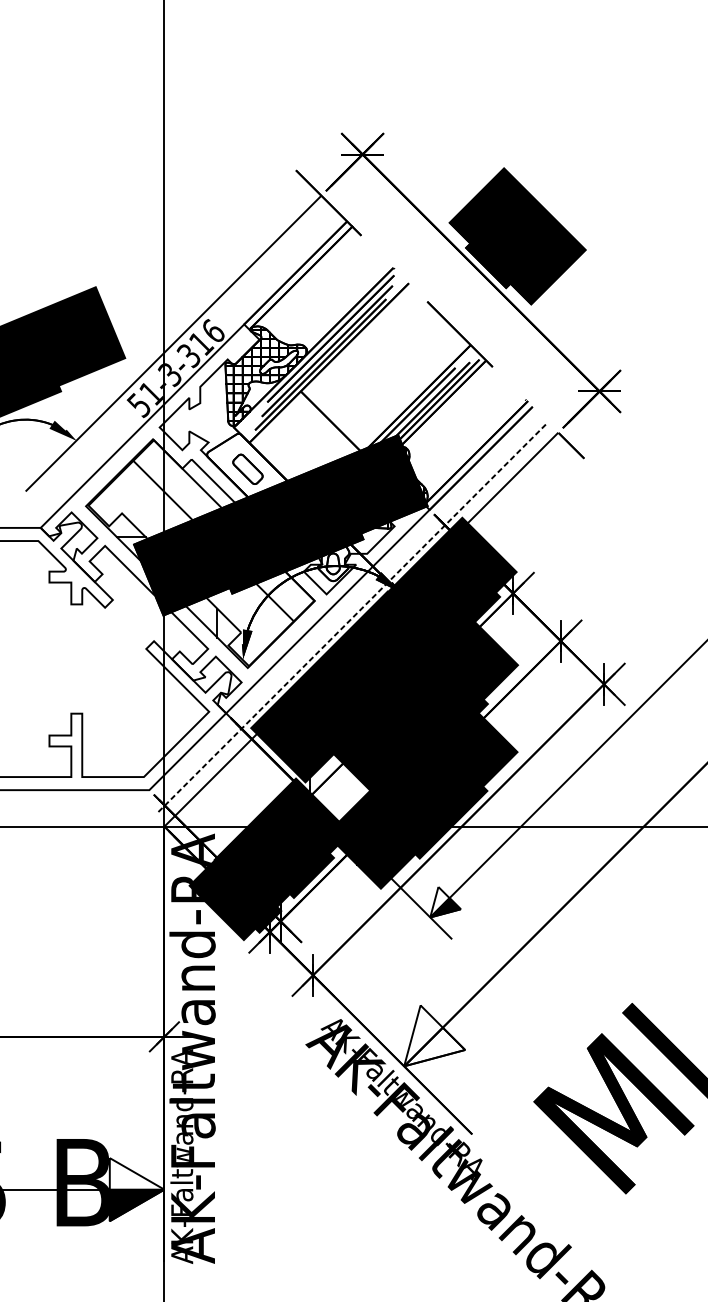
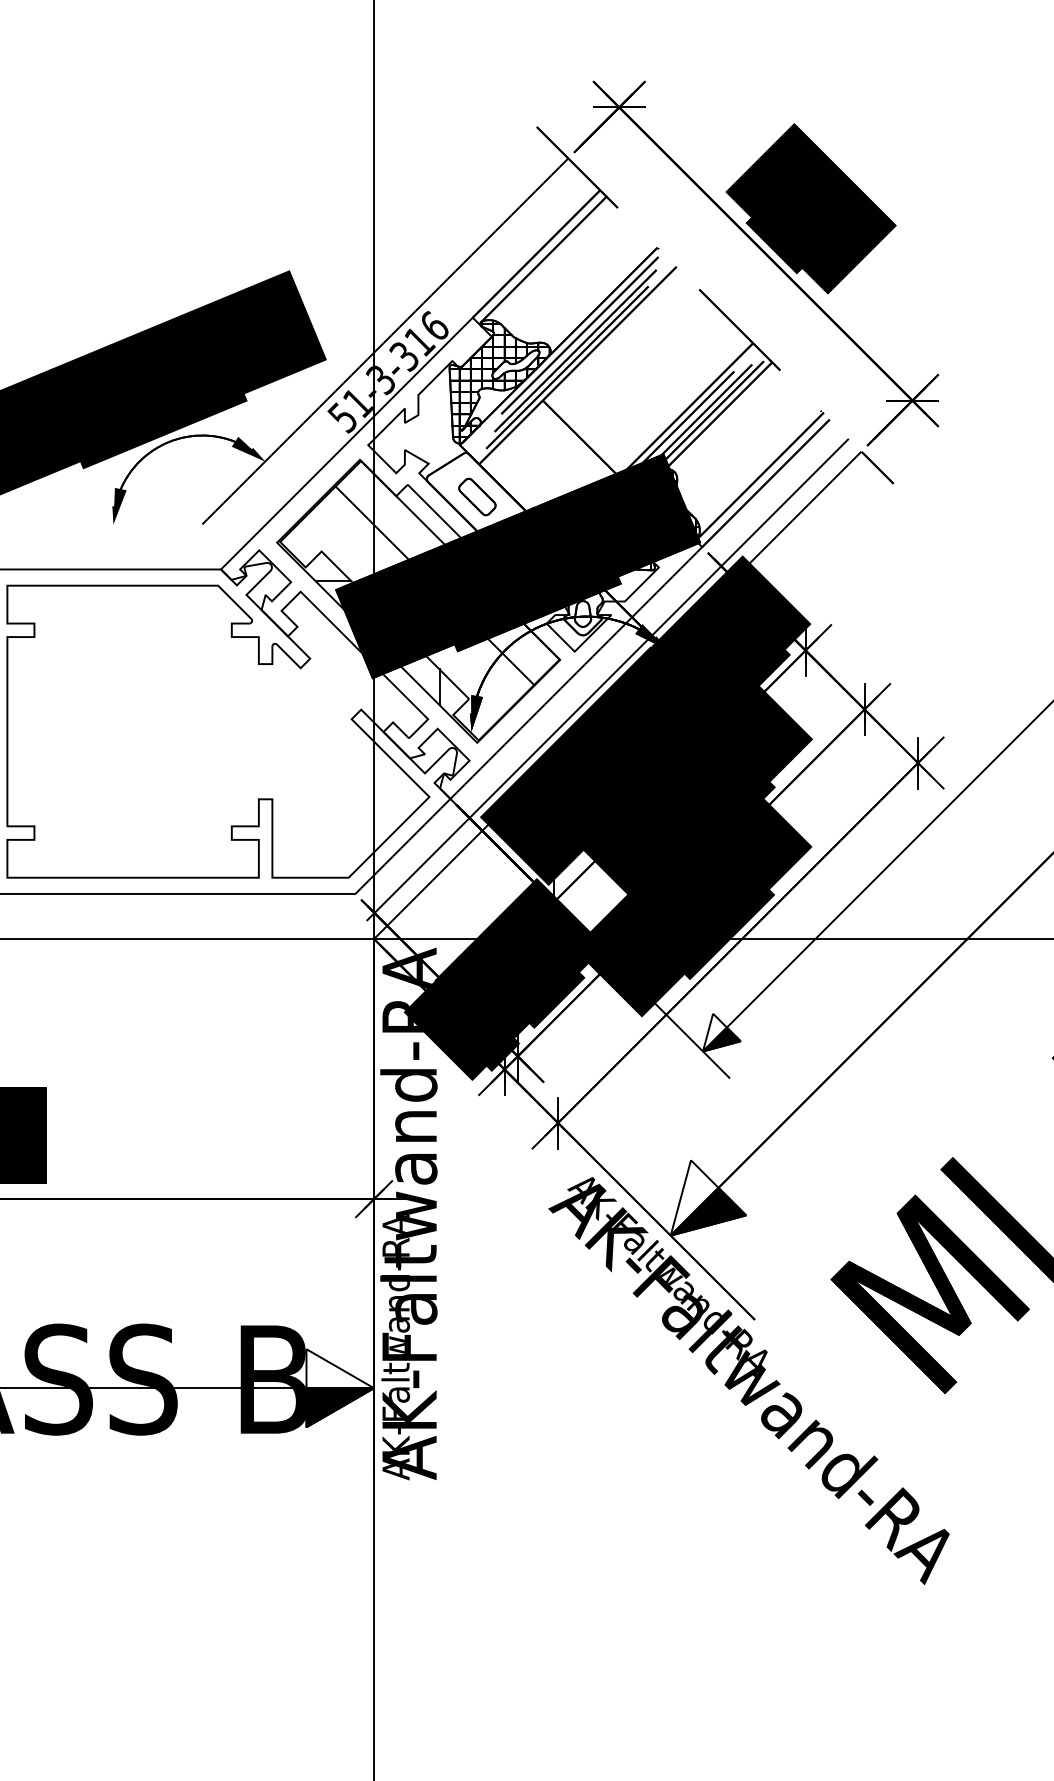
line: (353, 616) -> (607, 679), dashed -> solid
fill: (434, 1046) -> (708, 1211), added

